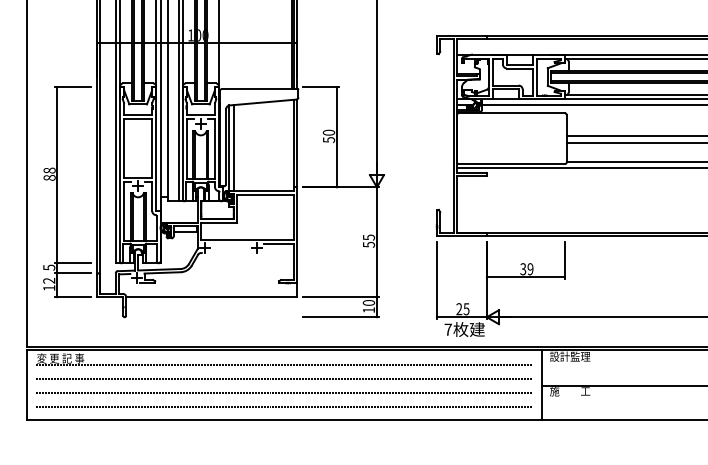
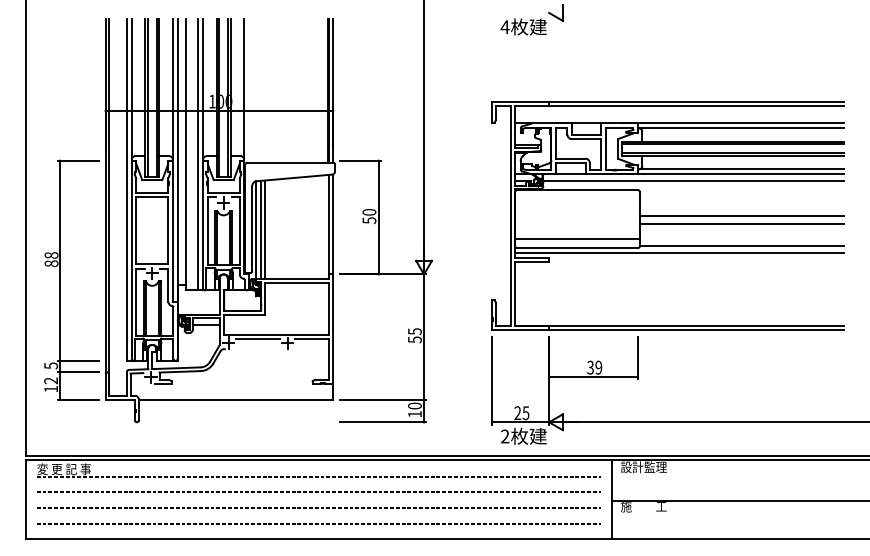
line: (236, 147) -> (264, 229), added
line: (511, 155) -> (577, 238), added
line: (230, 243) -> (257, 338), added
text: (448, 329) -> (505, 436), 7 -> 2

